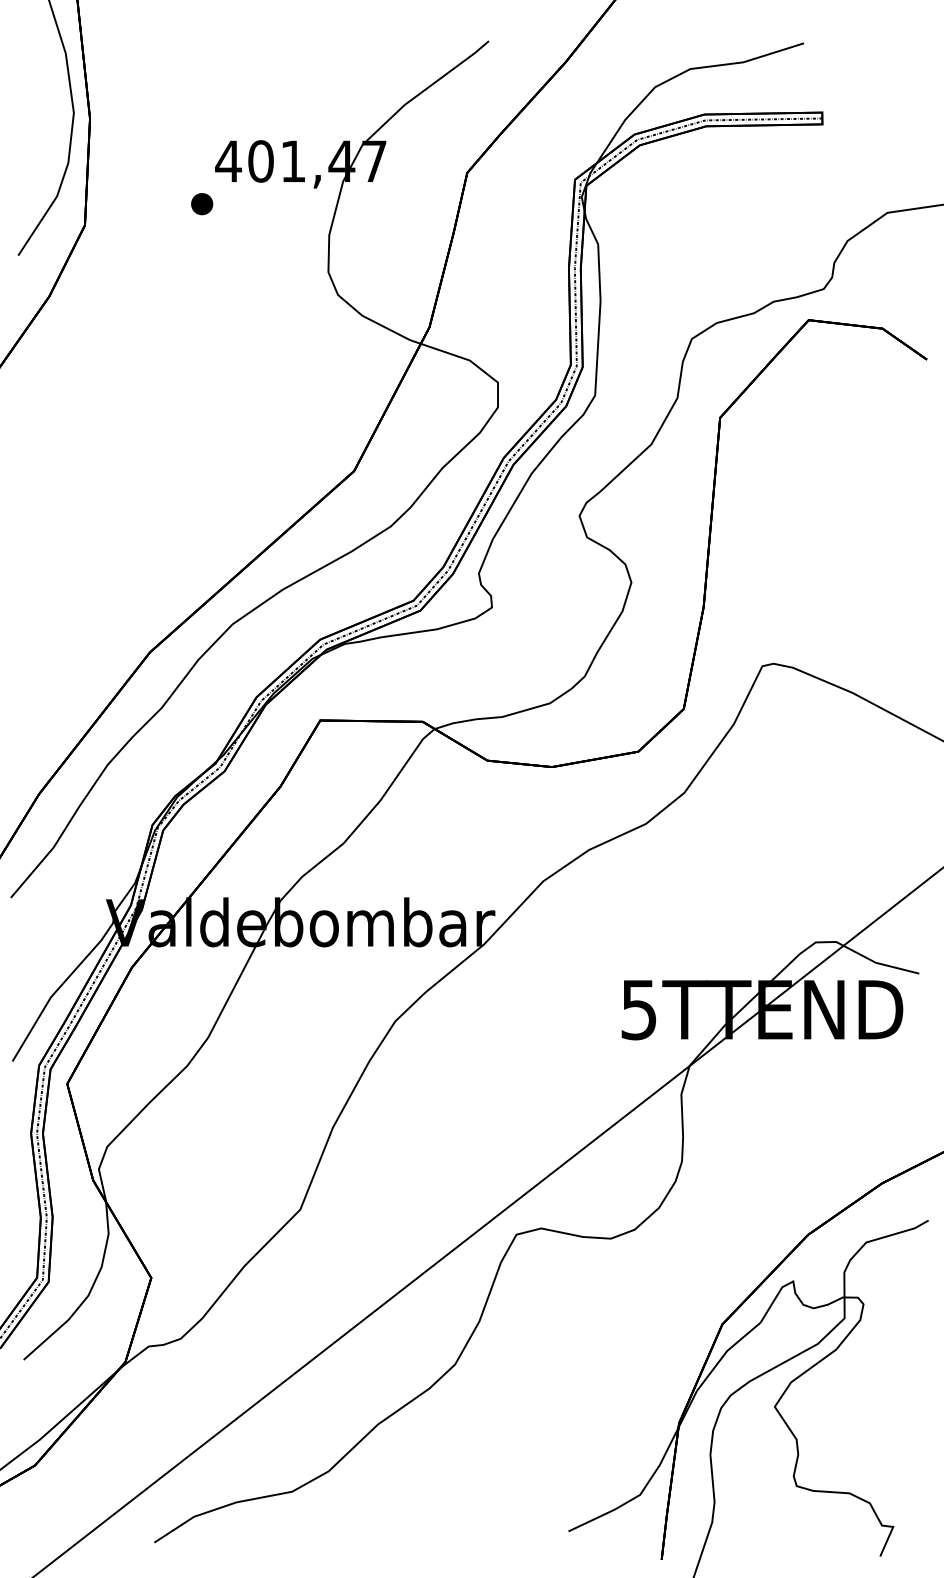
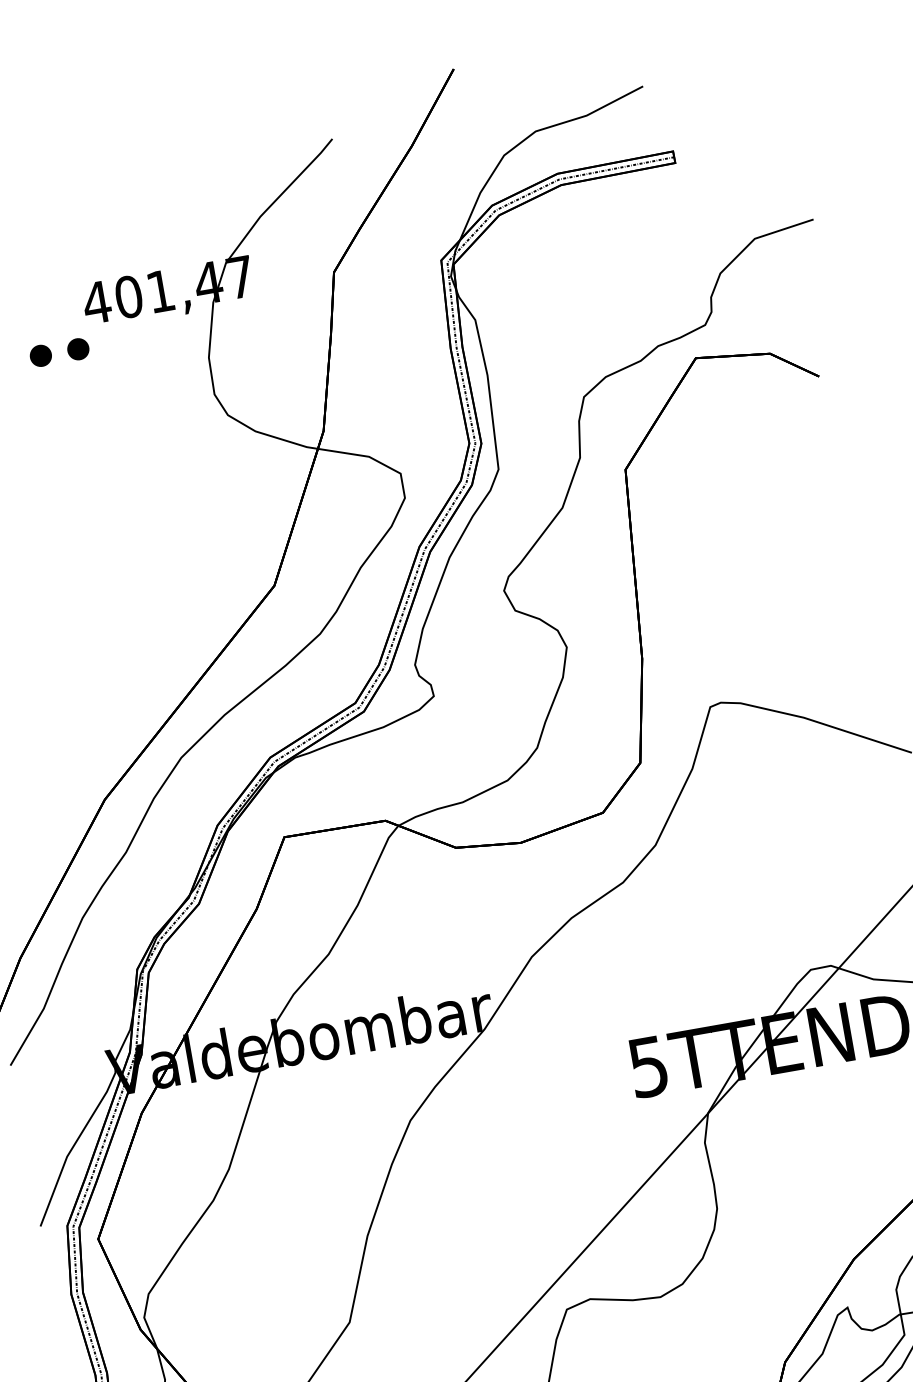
part: (164, 204) -> (41, 356), added

